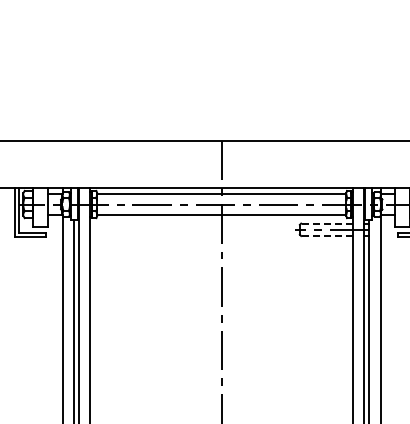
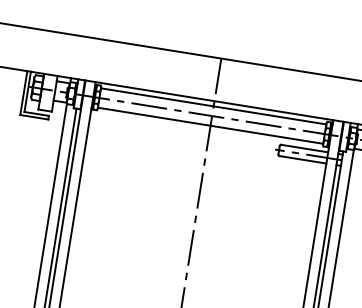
line: (326, 223) -> (304, 148), dashed -> solid
line: (326, 236) -> (302, 160), dashed -> solid

